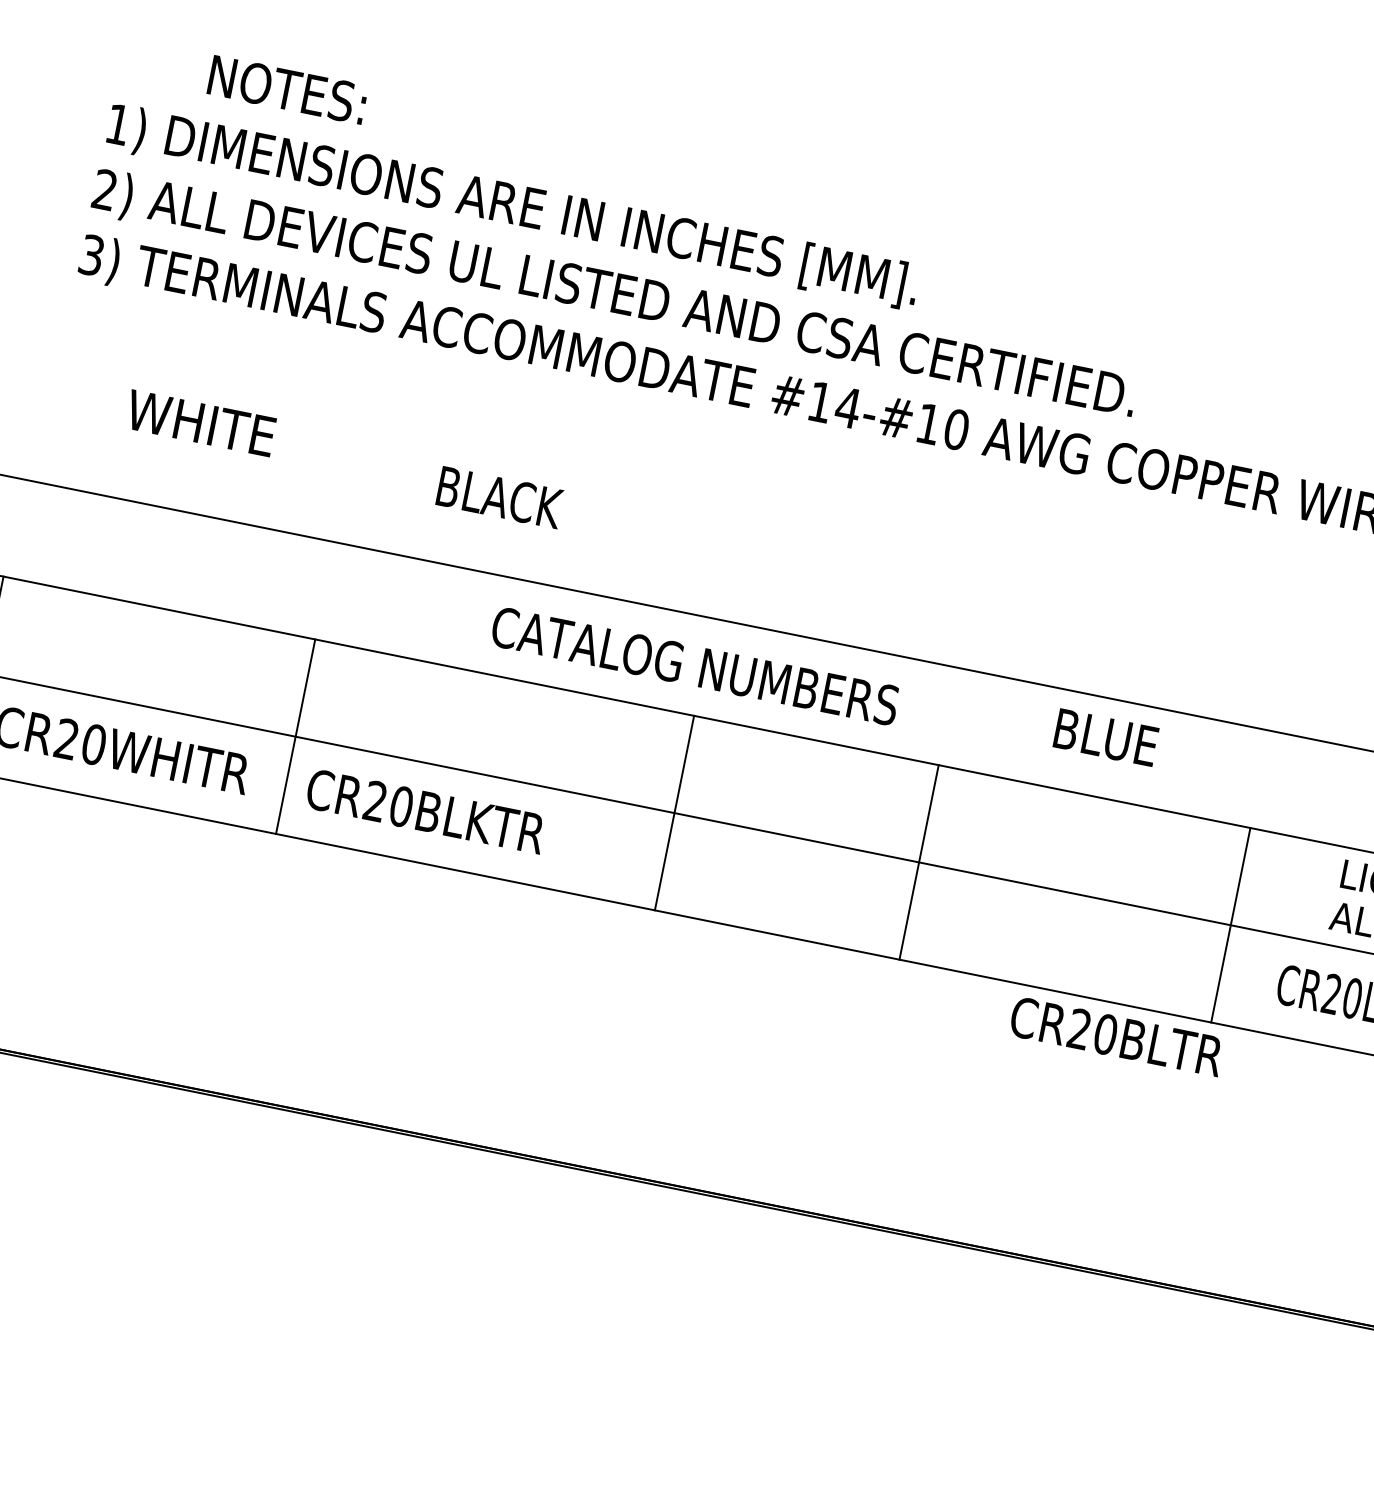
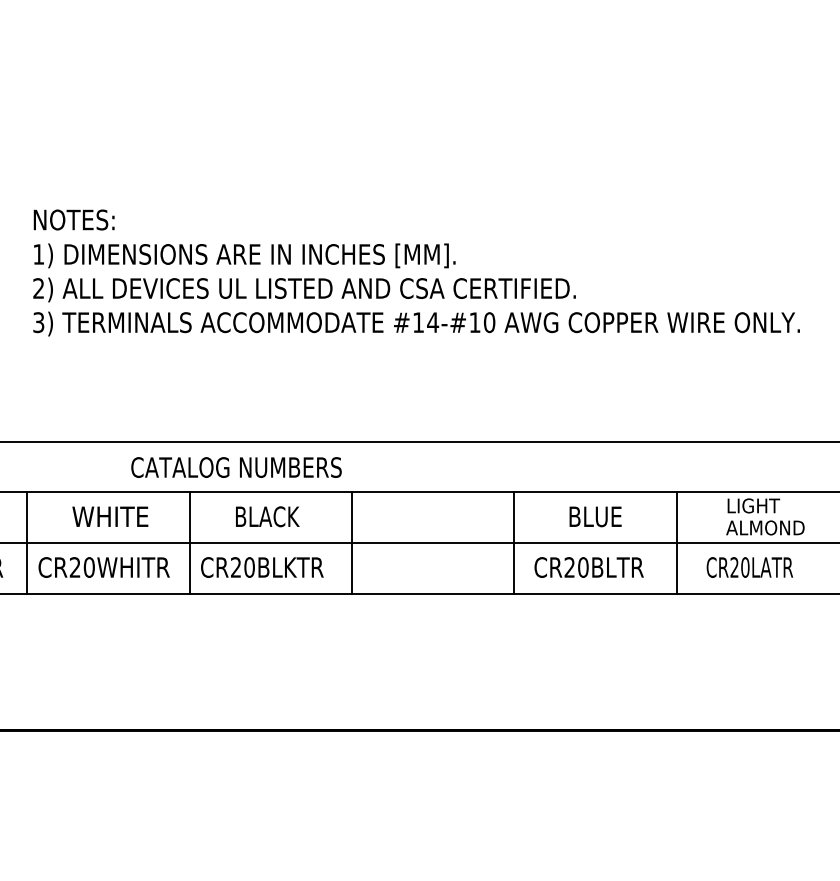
text: (286, 88) -> (73, 219), moved
text: (201, 422) -> (110, 516), moved
text: (499, 497) -> (267, 516), moved
text: (695, 666) -> (236, 467), moved
text: (1106, 737) -> (595, 516), moved
line: (675, 811) -> (352, 542), moved
text: (1115, 1036) -> (588, 567), moved

